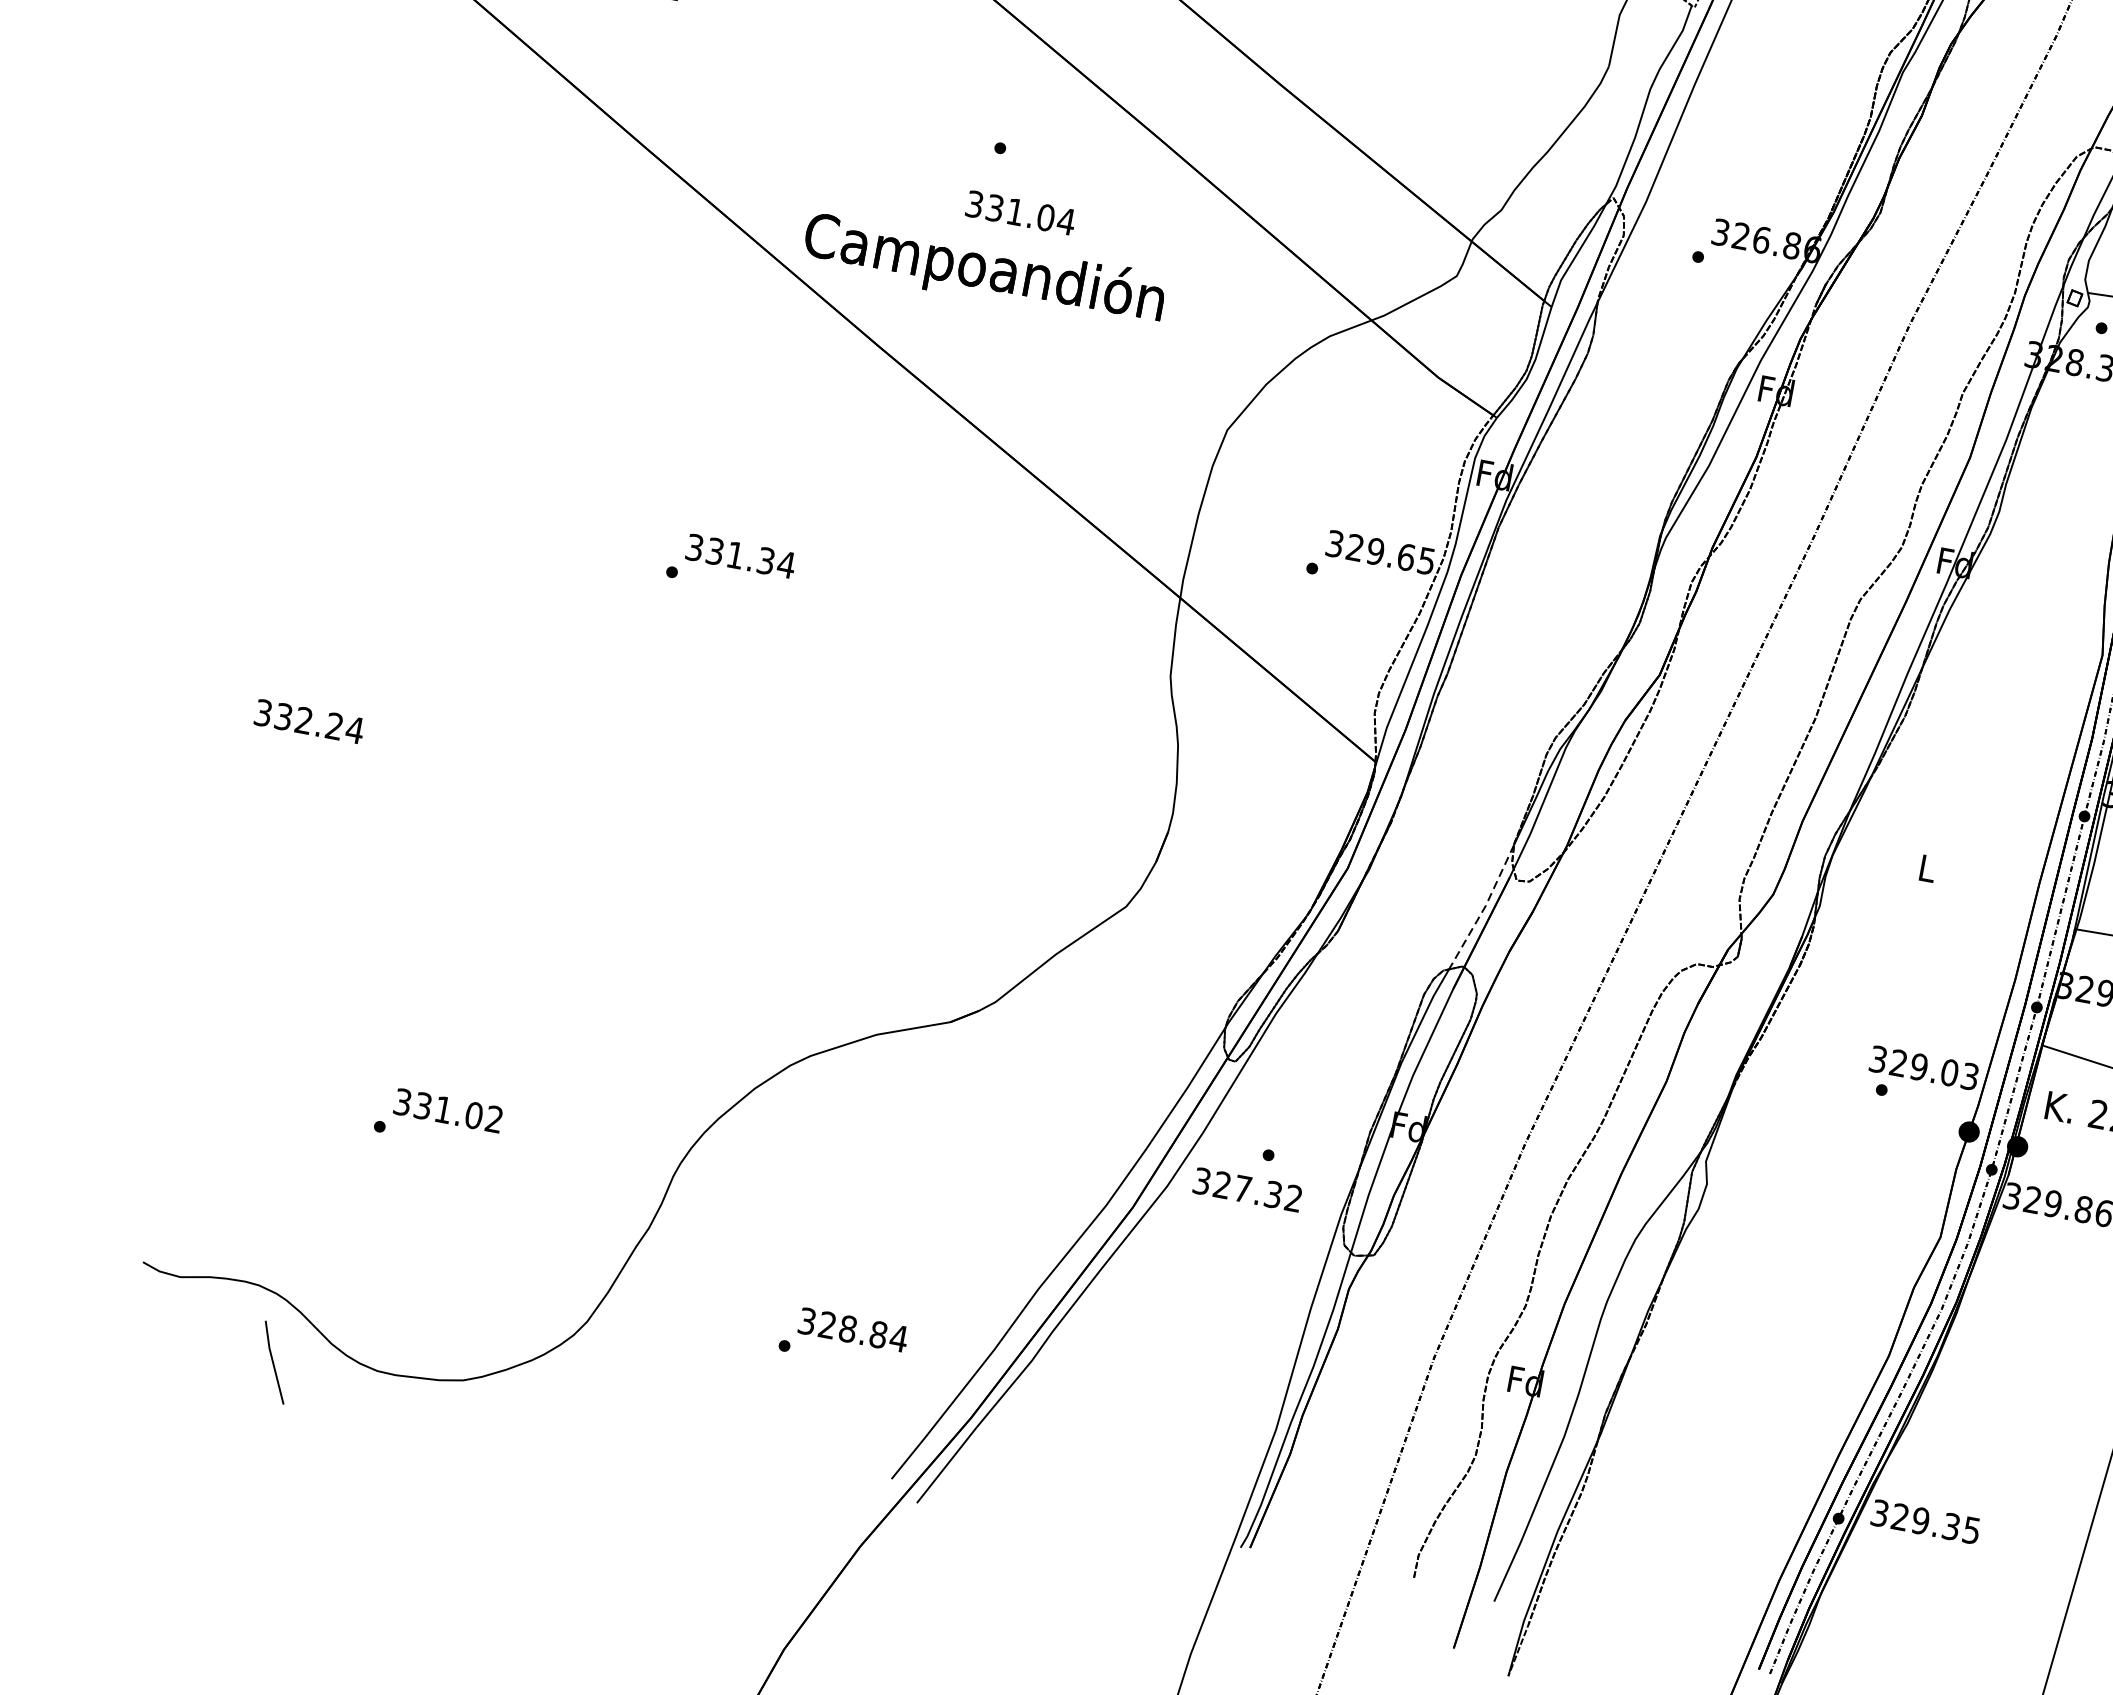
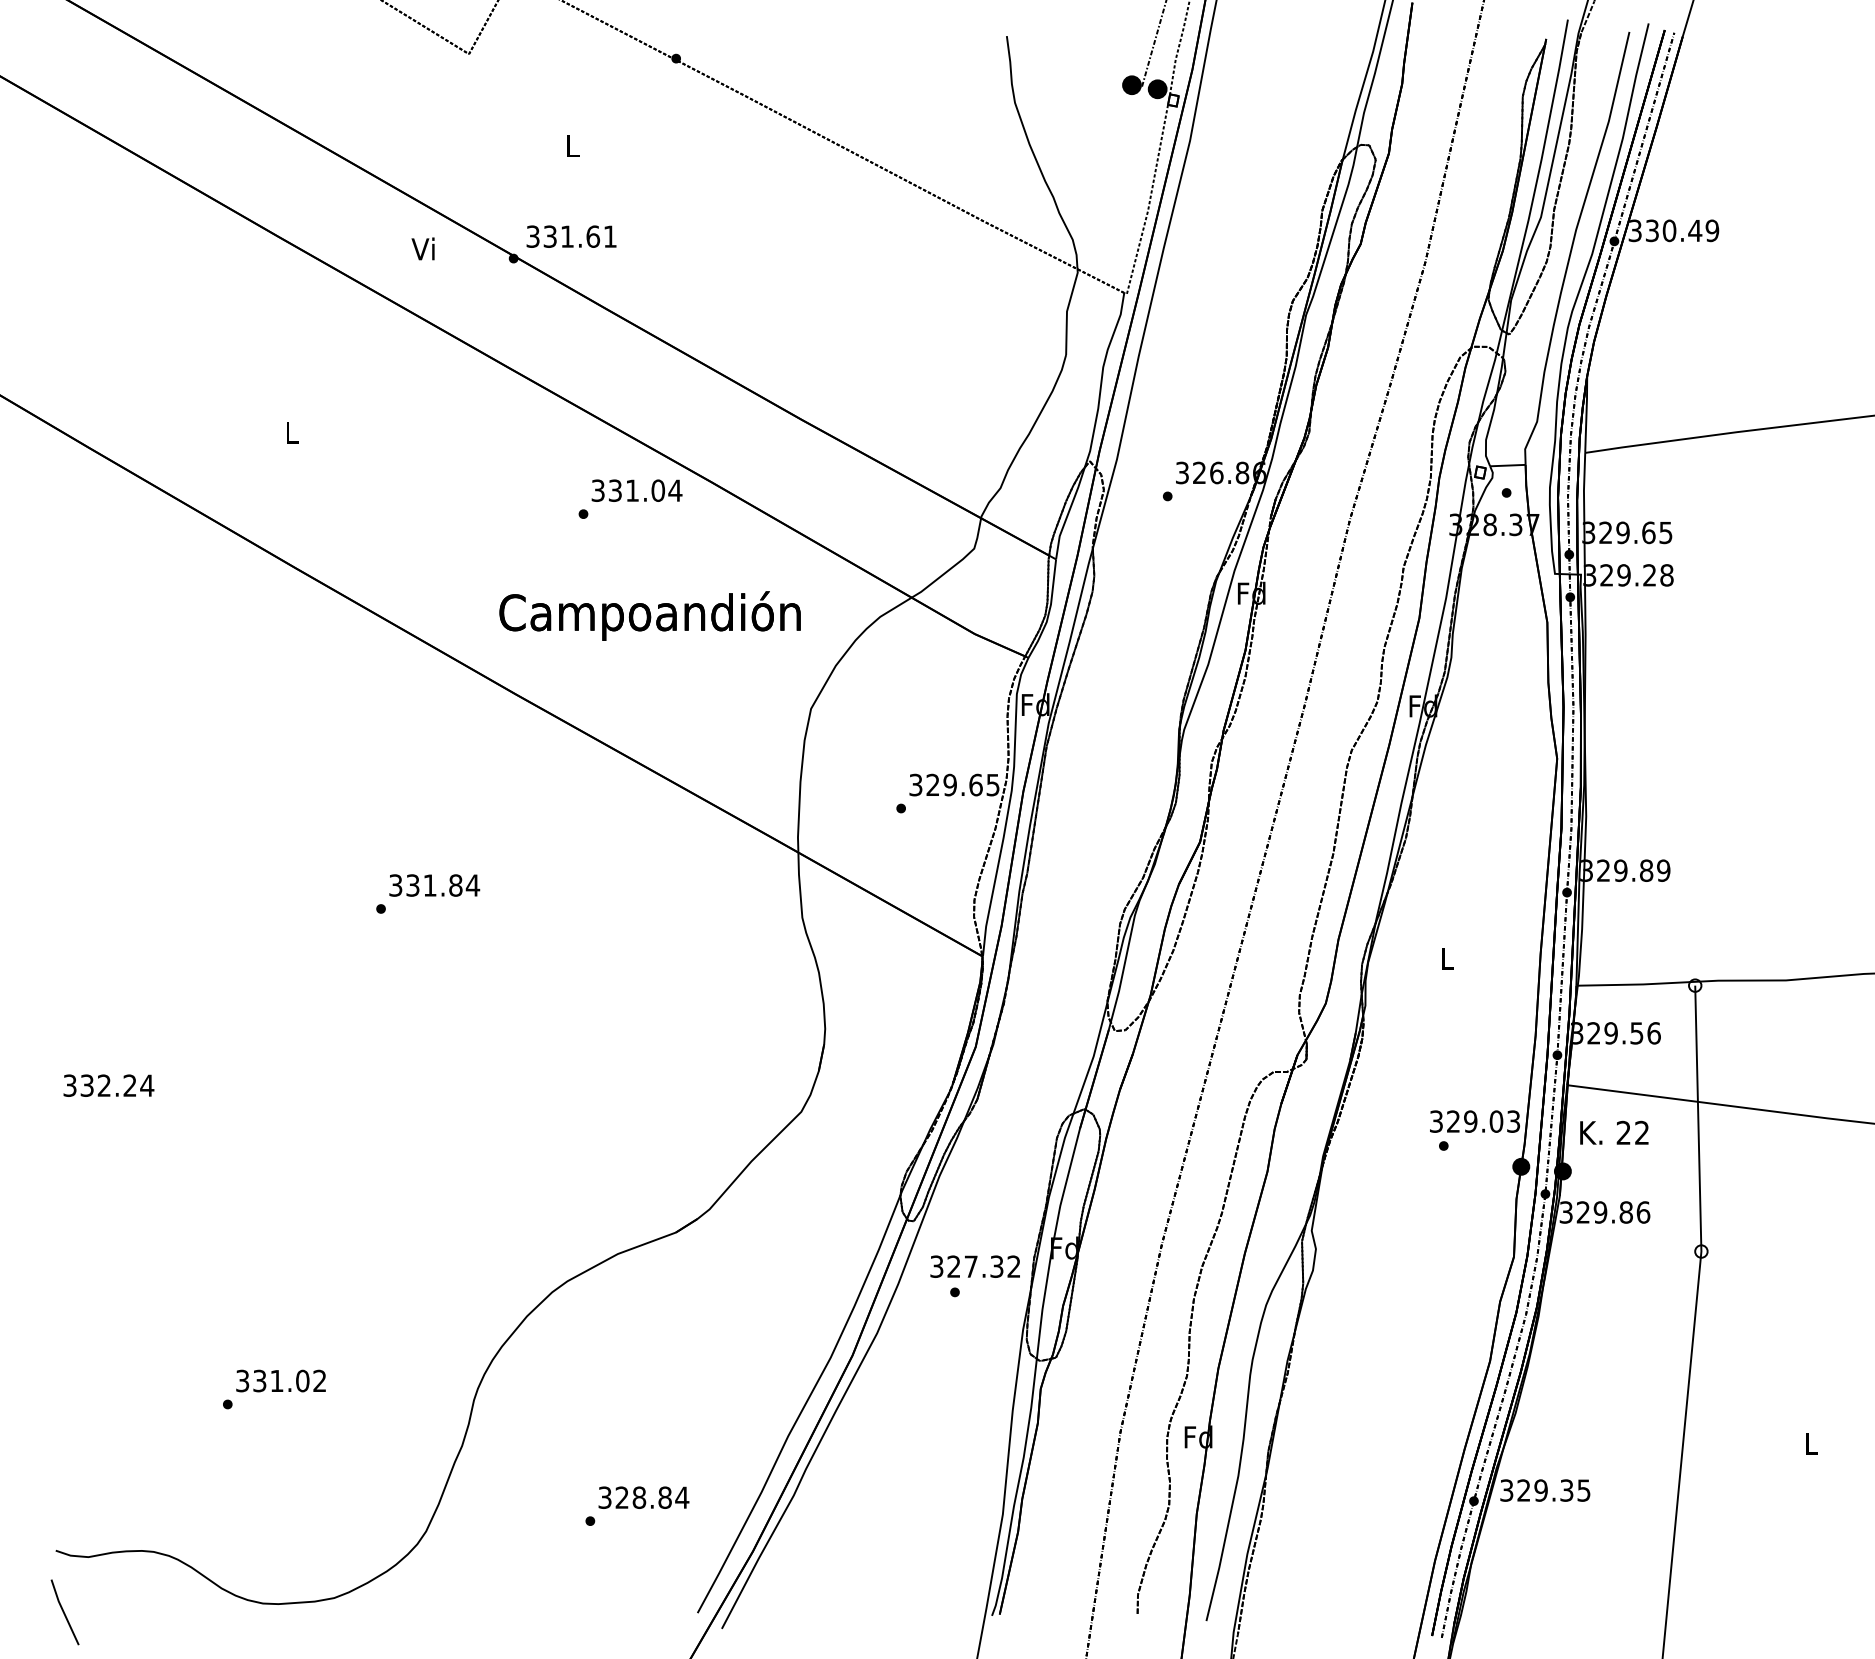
text: (1020, 212) -> (636, 490), moved
text: (983, 269) -> (649, 615), moved
text: (765, 560) -> (455, 885), 331.34 -> 331.84
line: (1485, 908) -> (1093, 1058), dashed -> solid
text: (1246, 1189) -> (974, 1266), moved
line: (273, 1362) -> (64, 1612), moved

